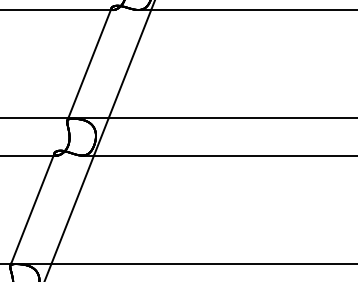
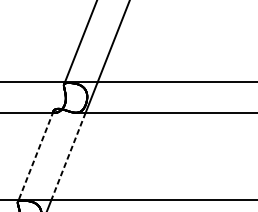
line: (32, 208) -> (35, 155), solid -> dashed
line: (72, 210) -> (68, 157), solid -> dashed

